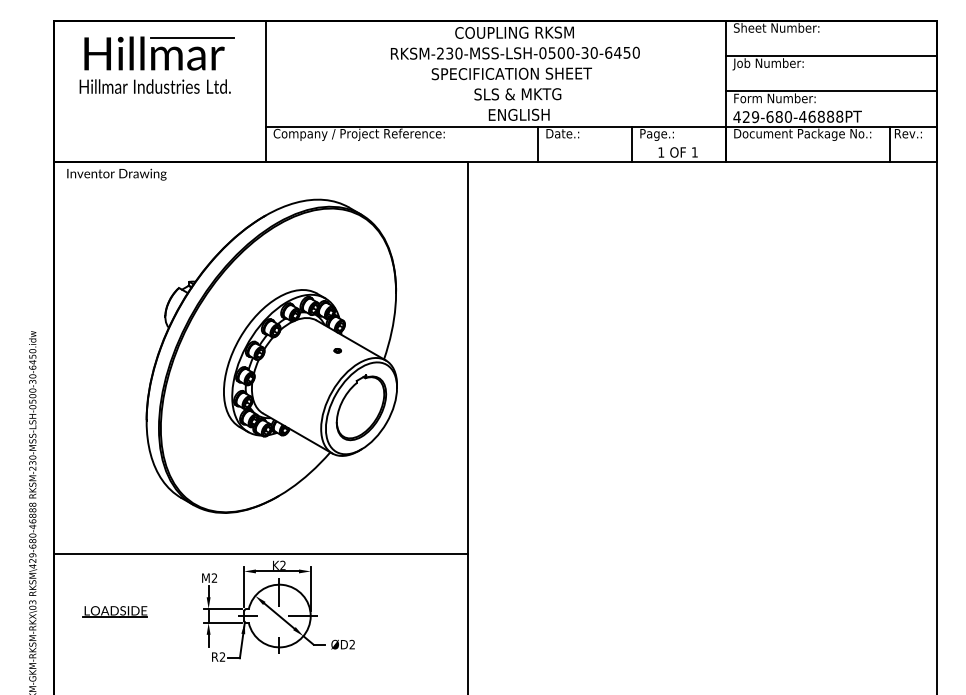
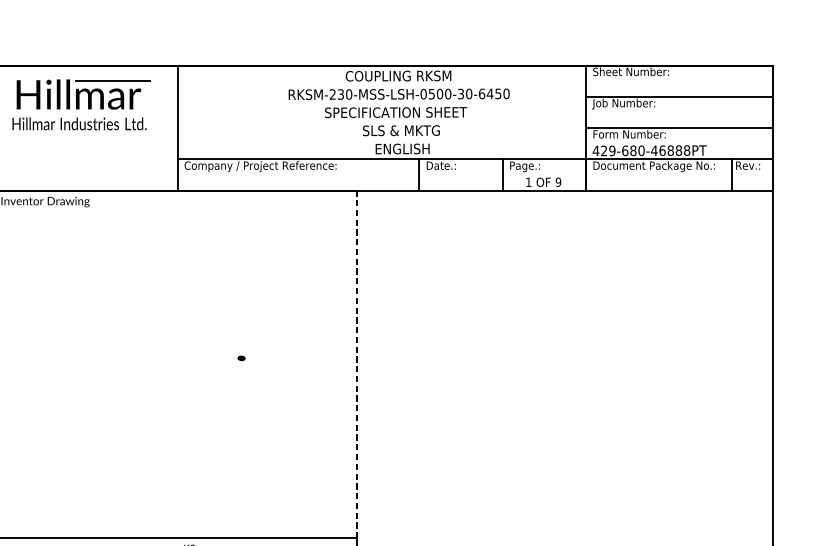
text: (694, 152) -> (558, 182), 1 -> 9
part: (271, 355) -> (182, 362), removed
line: (467, 357) -> (356, 364), solid -> dashed

